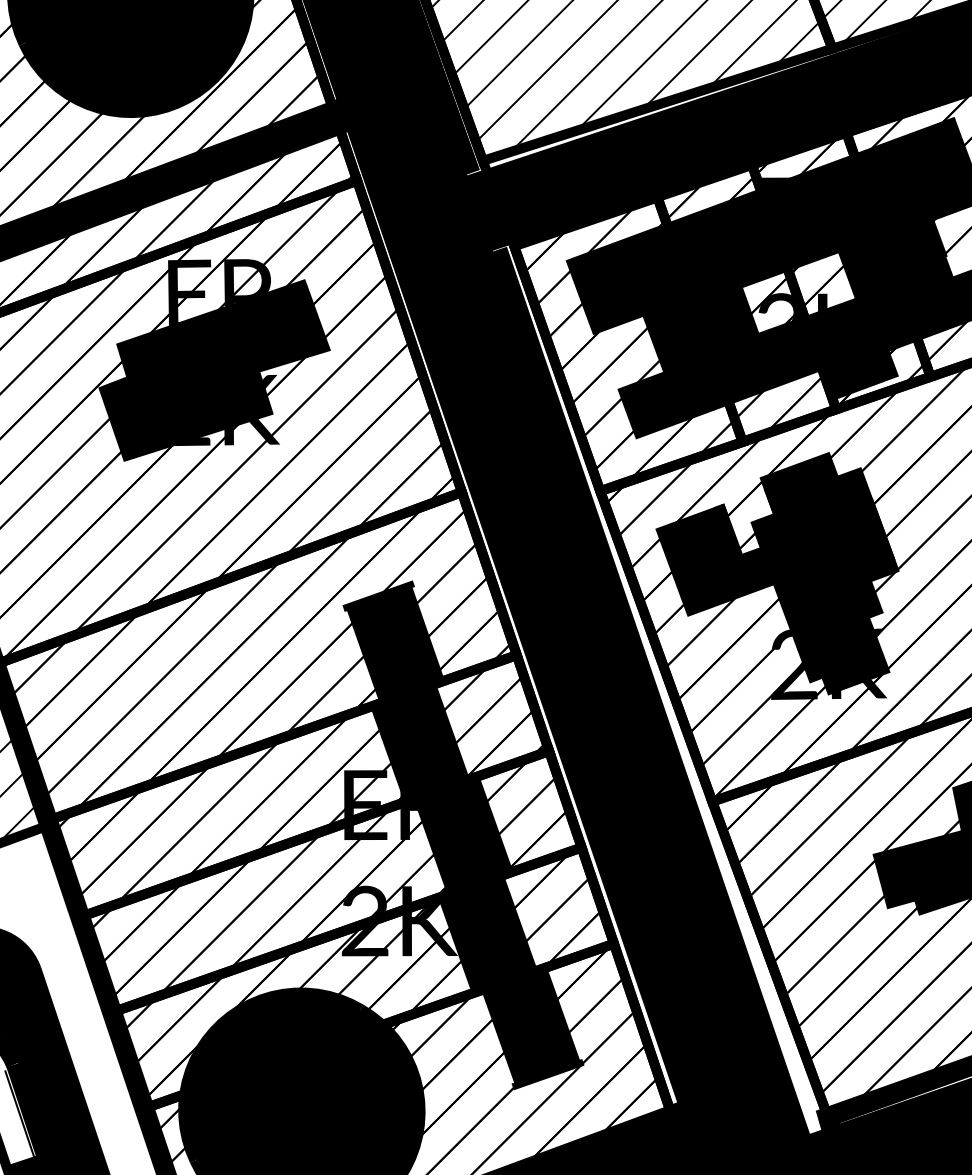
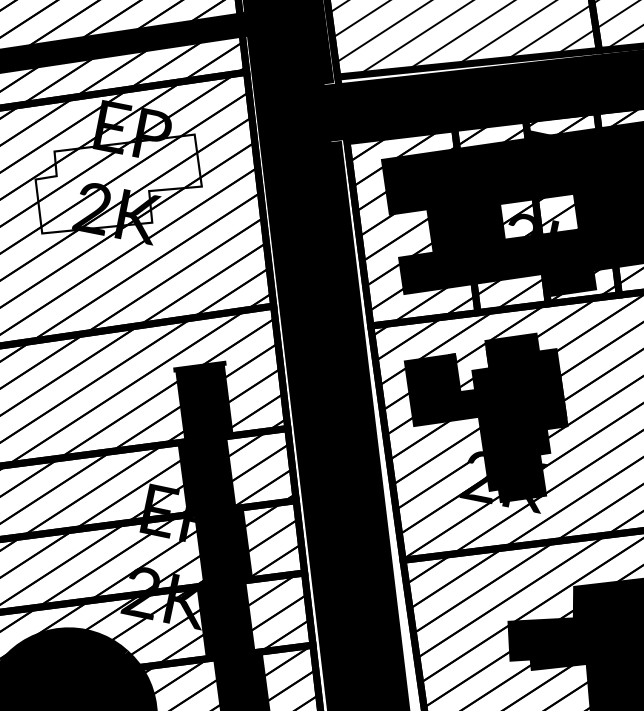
fill: (214, 370) -> (118, 184), removed

